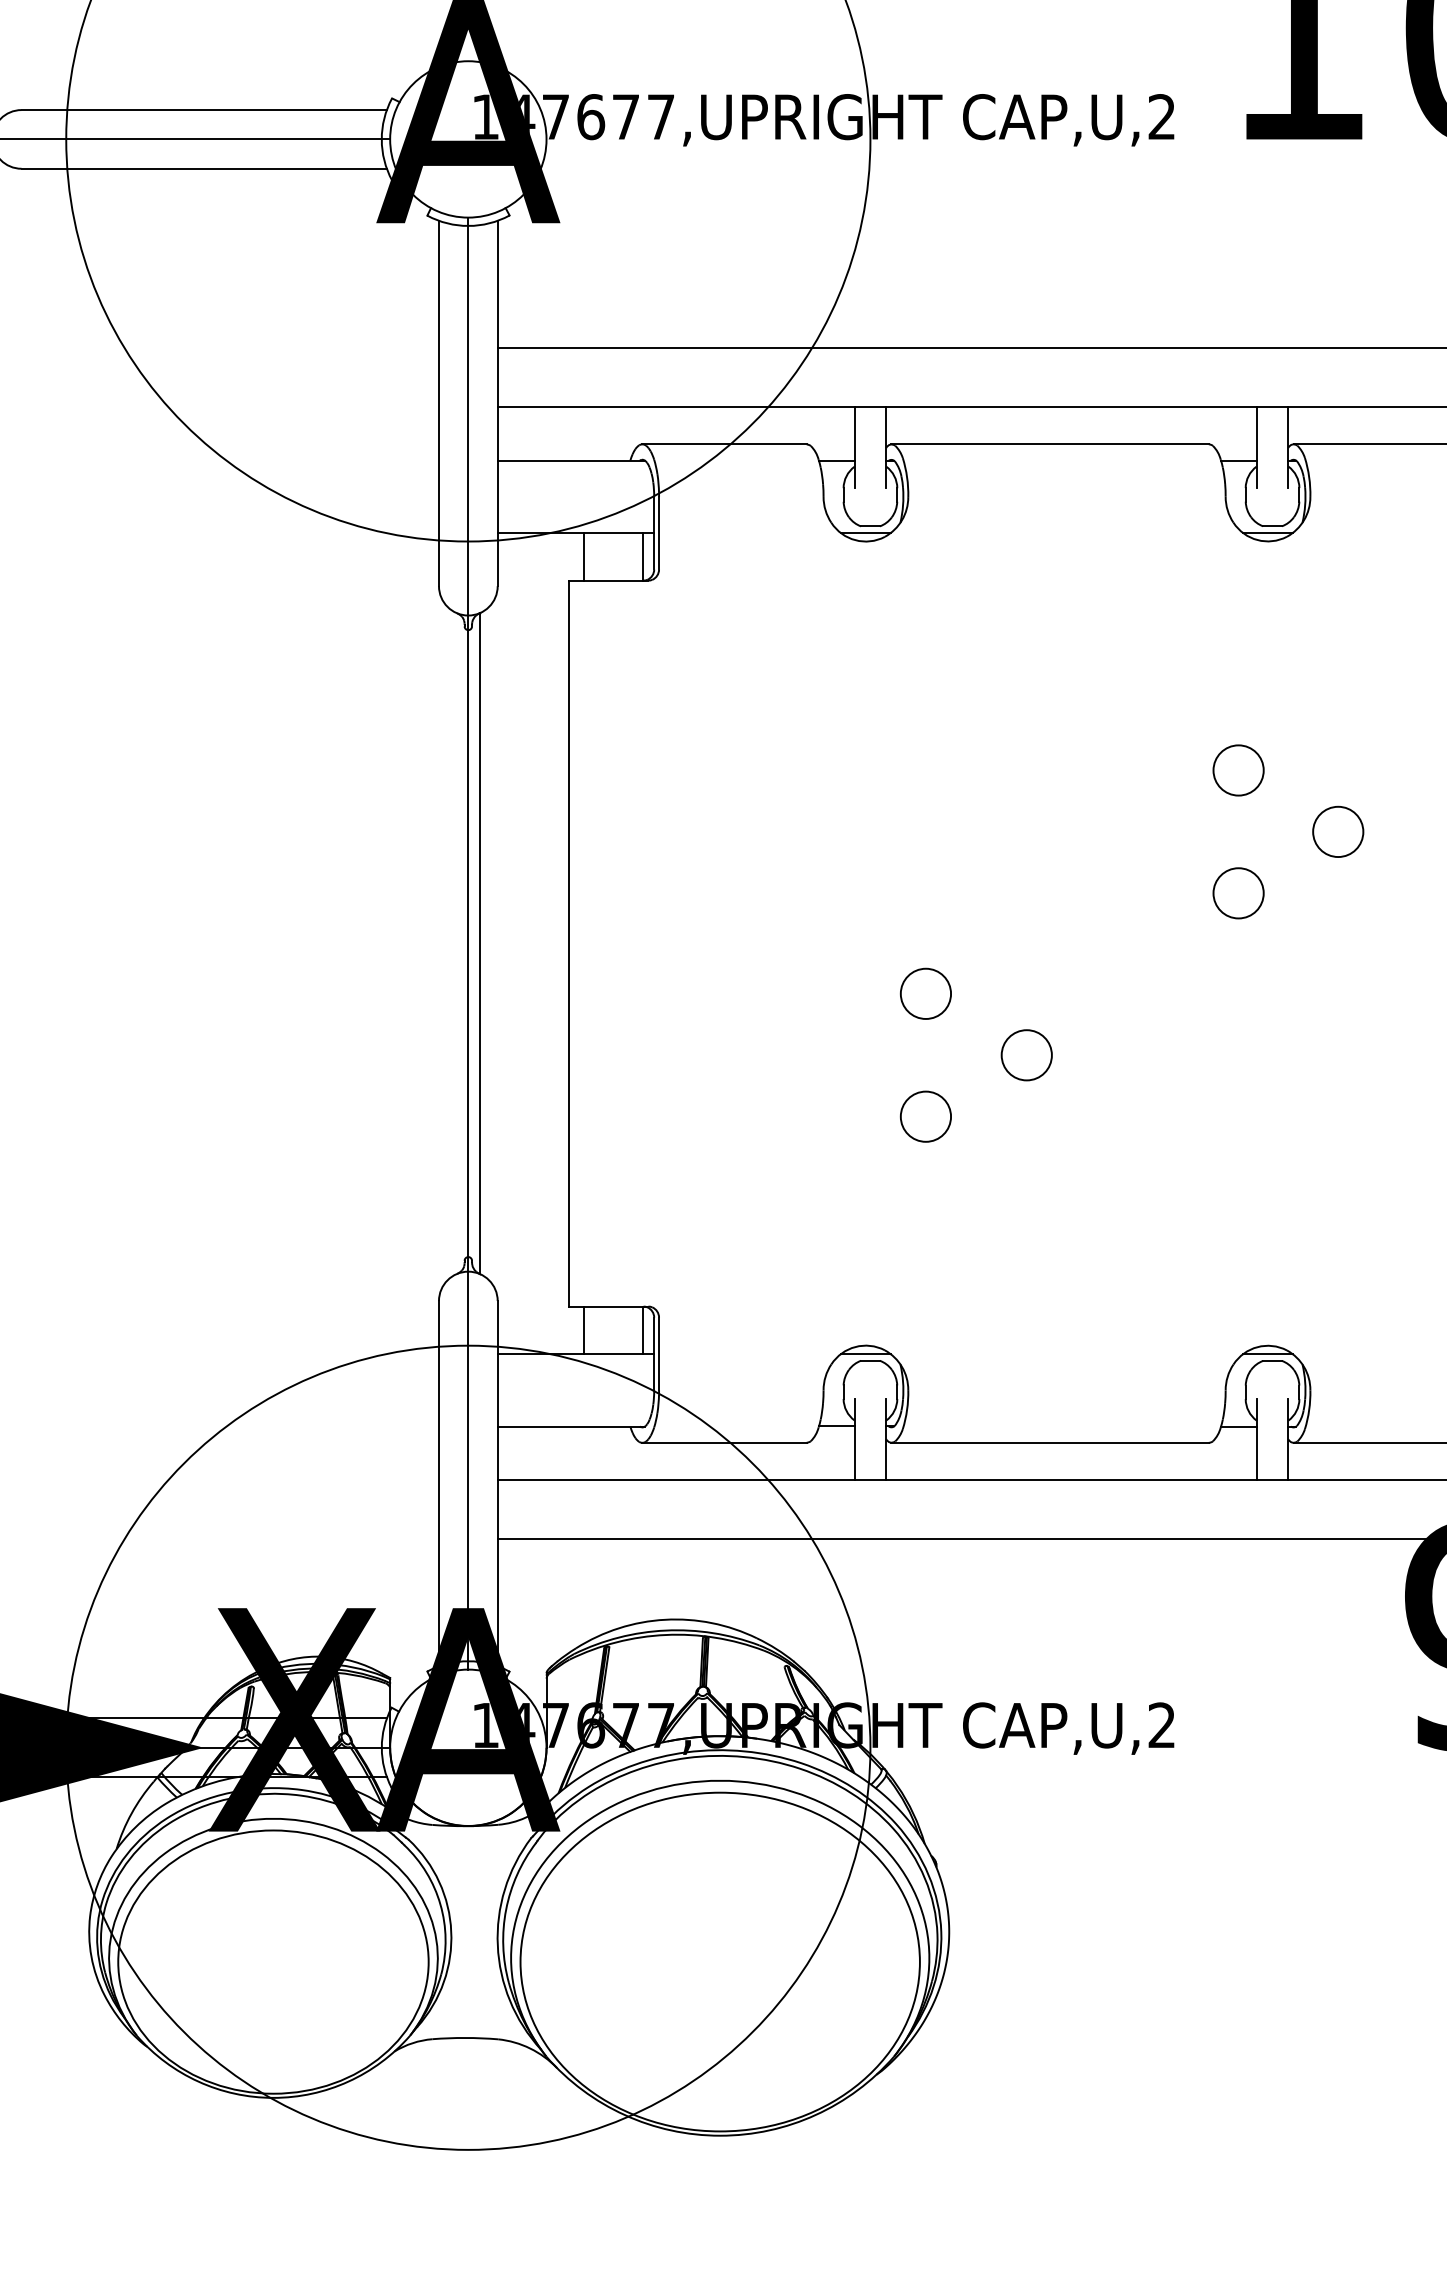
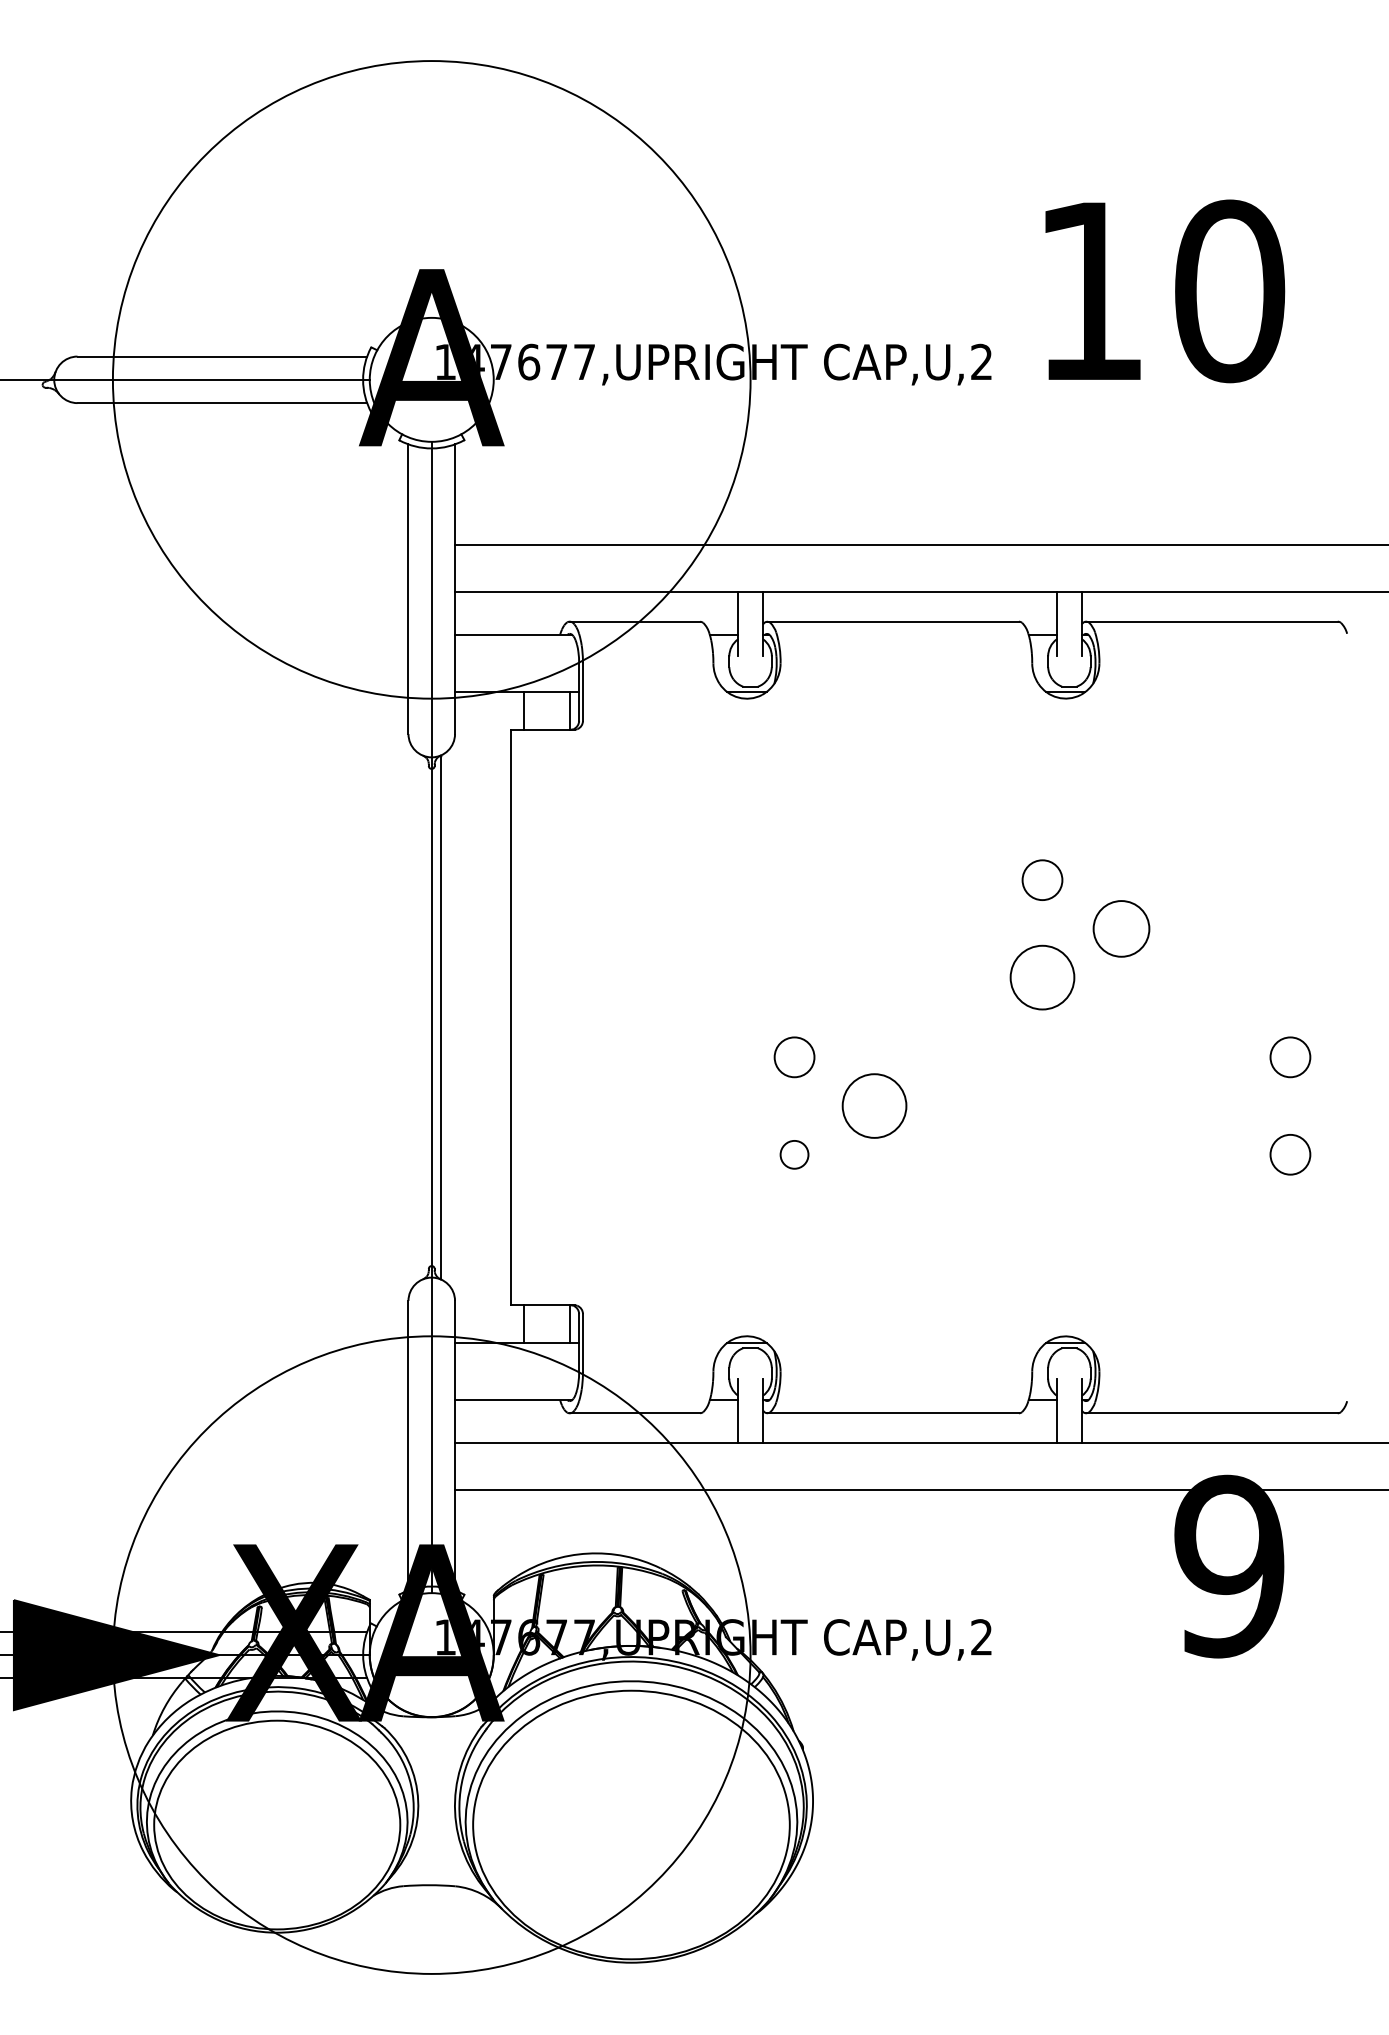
circle: (1338, 831) -> (1121, 928), size x1.4
circle: (1238, 893) -> (1042, 977), size x1.6
circle: (1026, 1054) -> (874, 1105), size x1.6
circle: (925, 1116) -> (794, 1154), size x0.7

